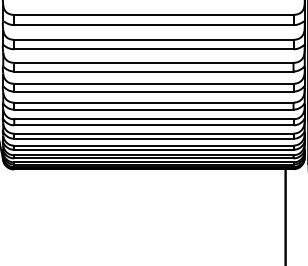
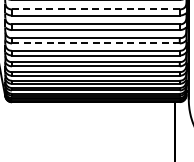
line: (153, 14) -> (95, 9), solid -> dashed
line: (153, 71) -> (95, 43), solid -> dashed

